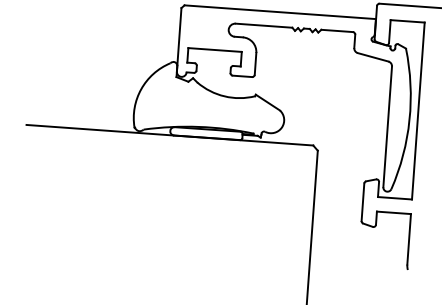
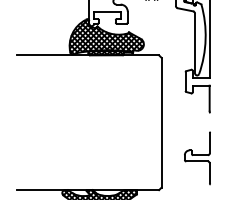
hatch: (209, 101) -> (106, 37), added

